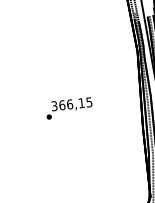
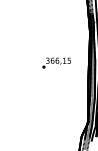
text: (68, 107) -> (56, 62), moved

